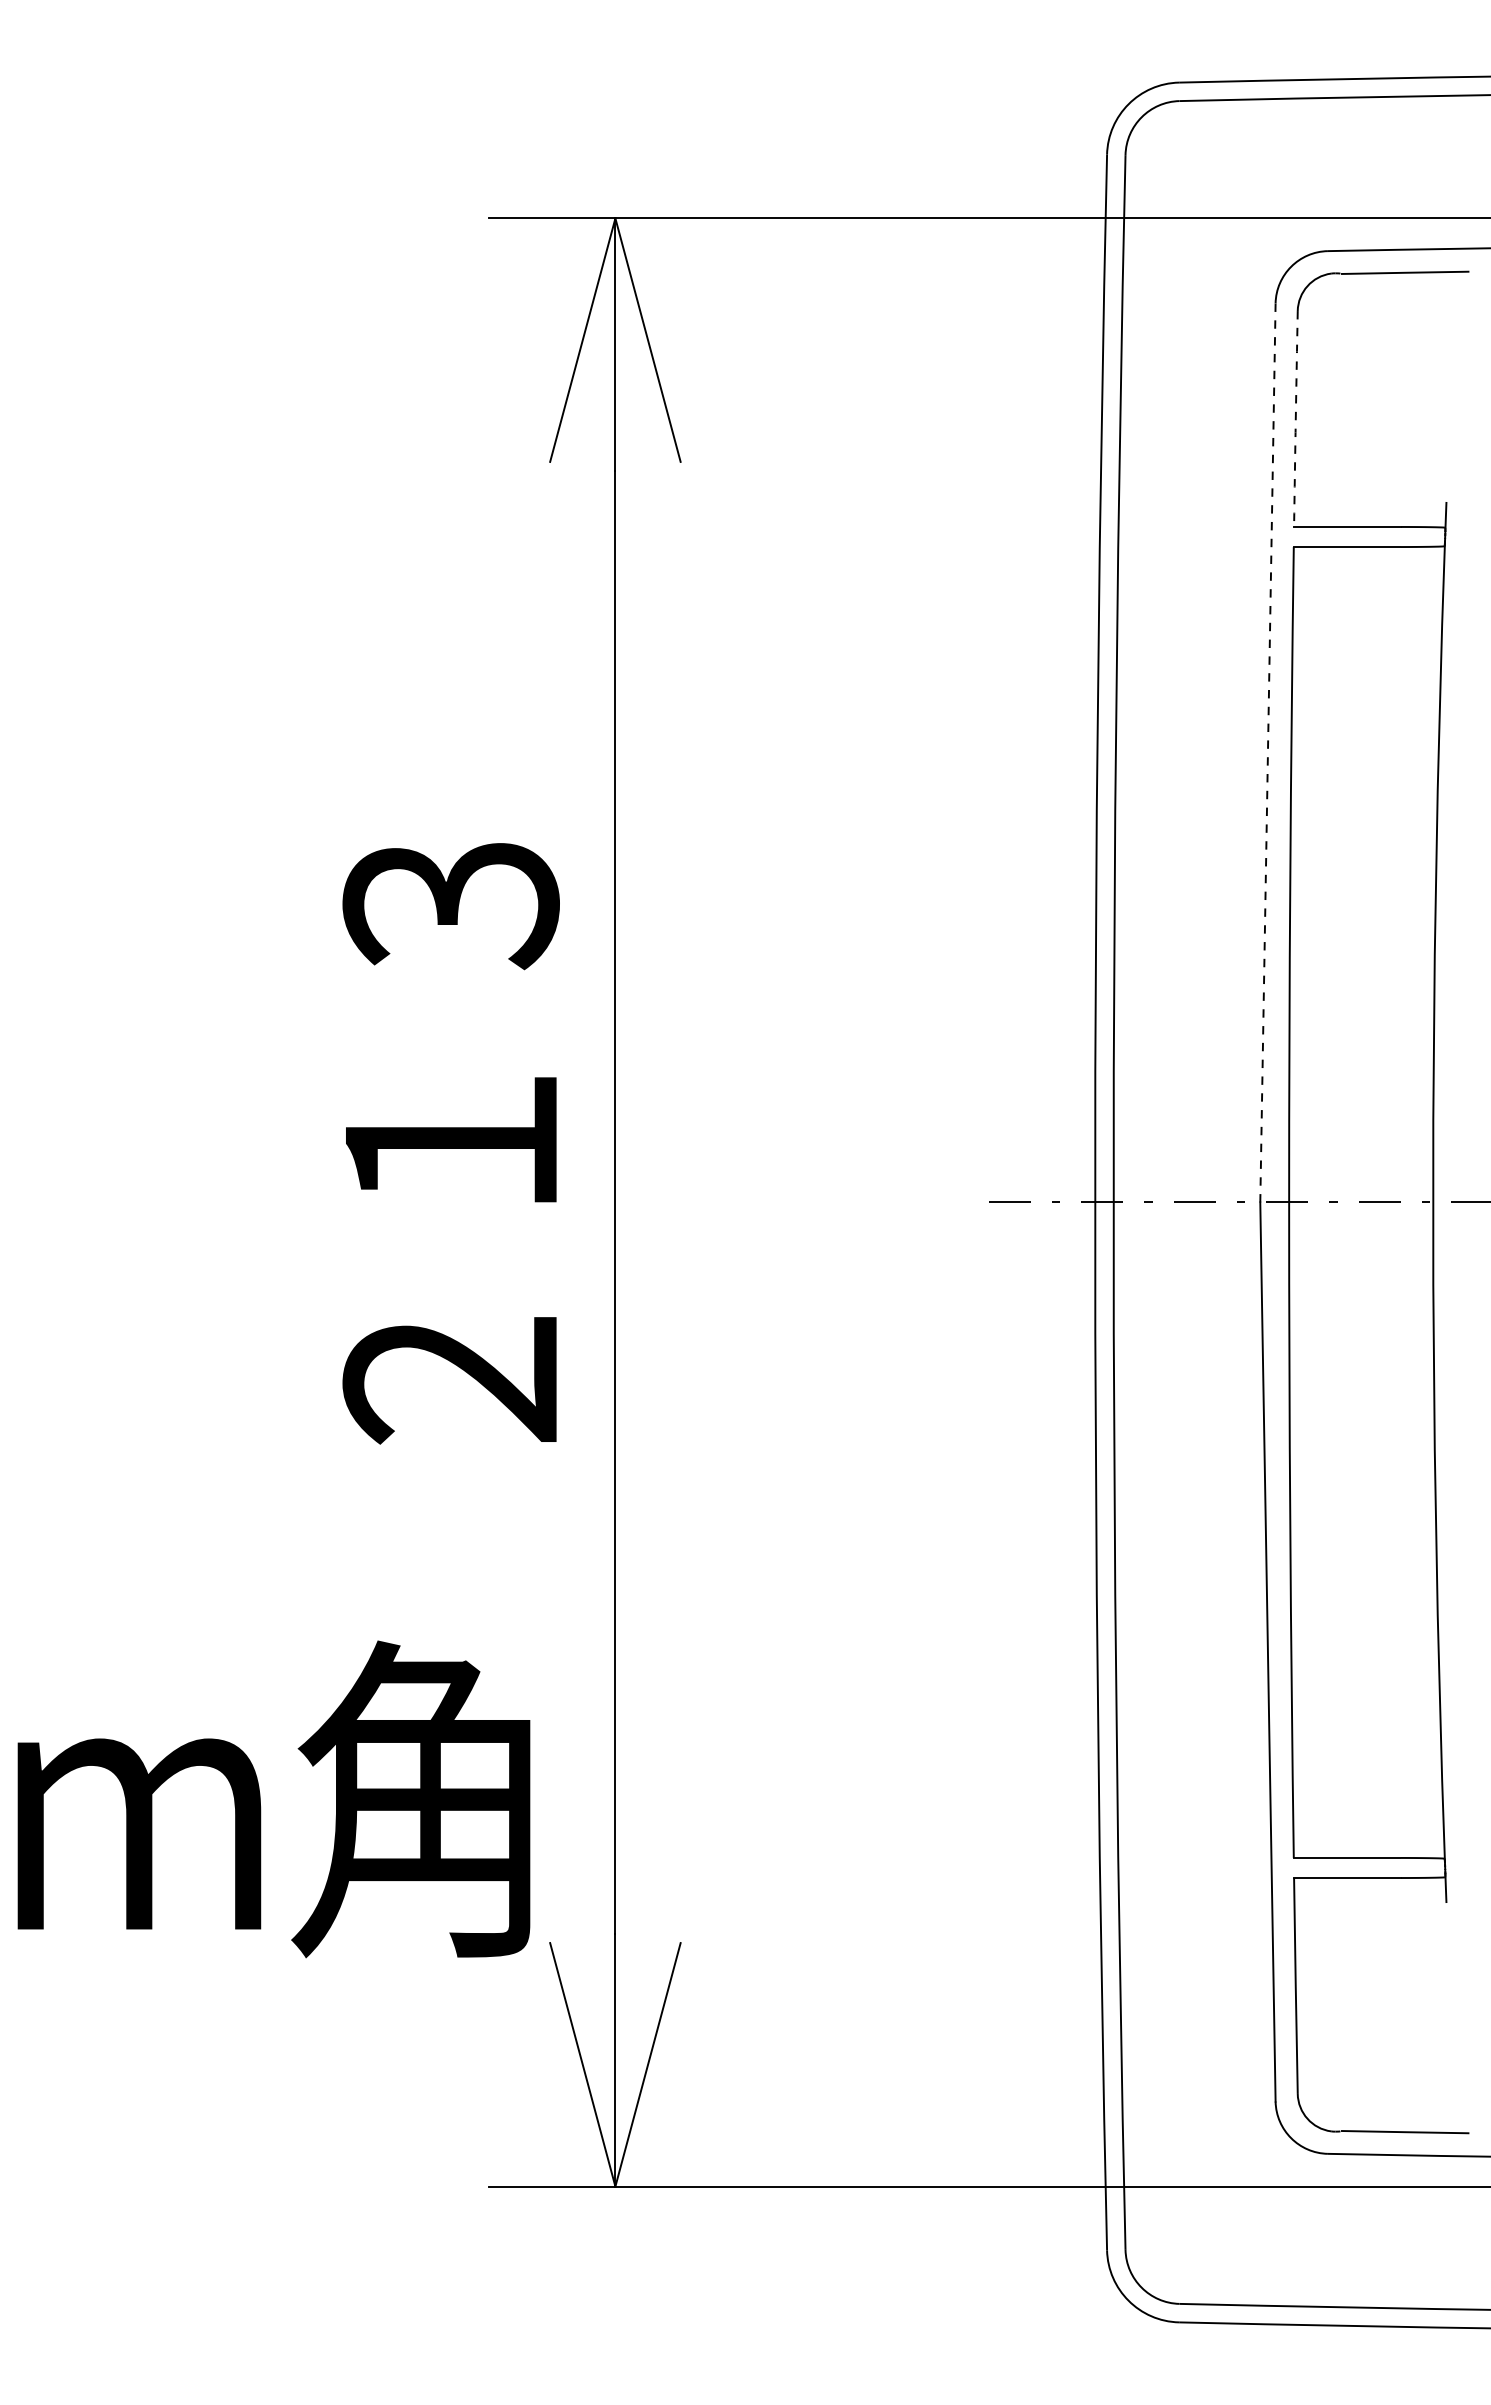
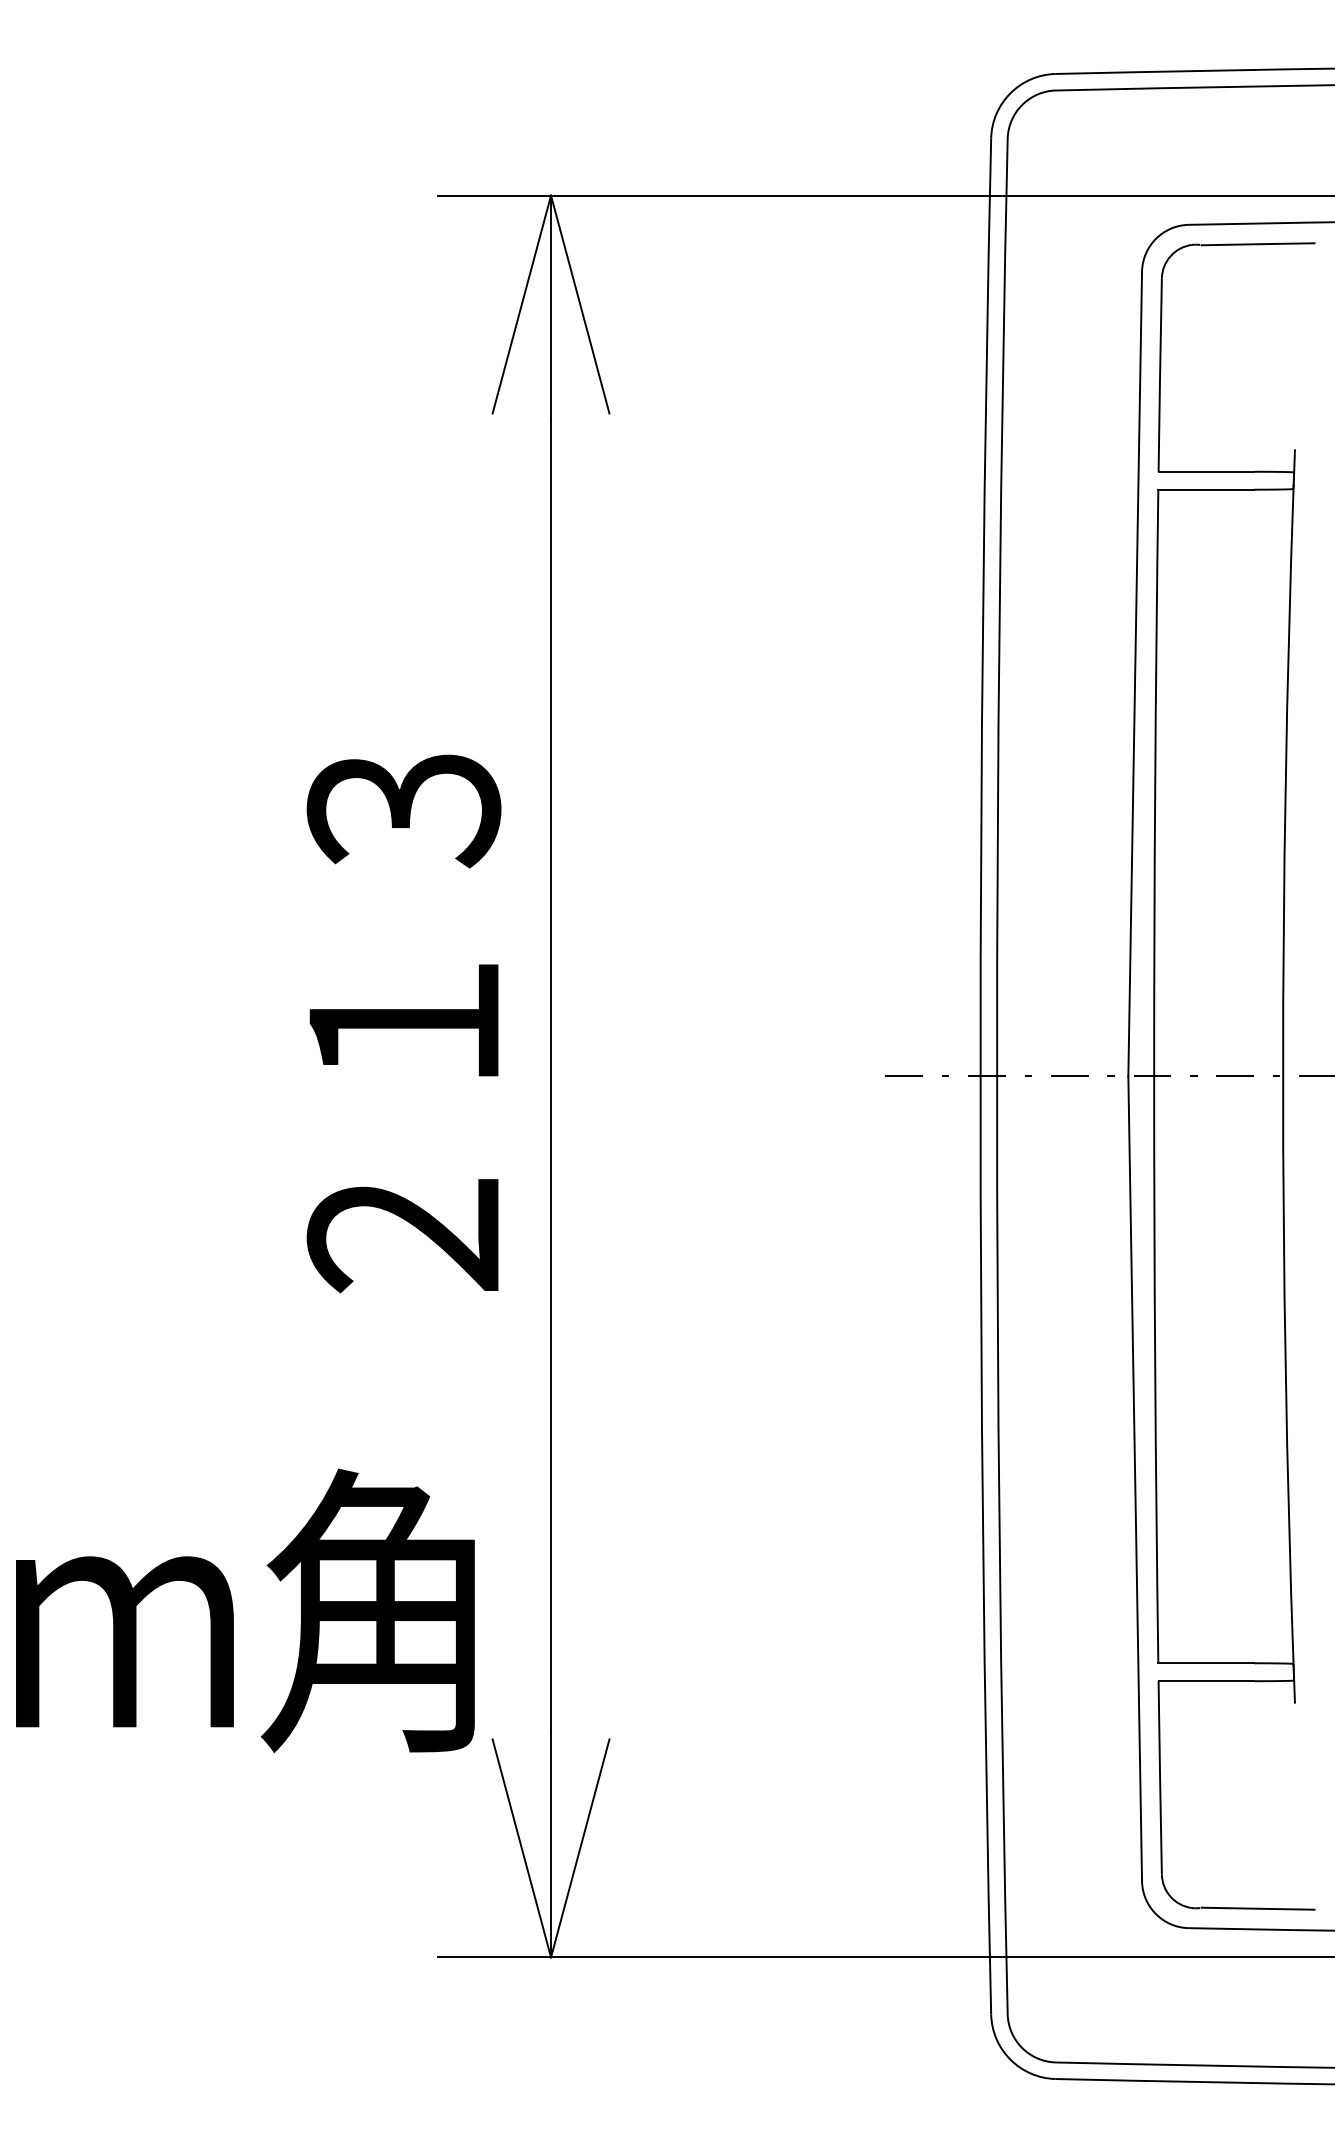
arc: (1295, 419) -> (1159, 375), dashed -> solid
line: (1267, 752) -> (1134, 673), dashed -> solid

